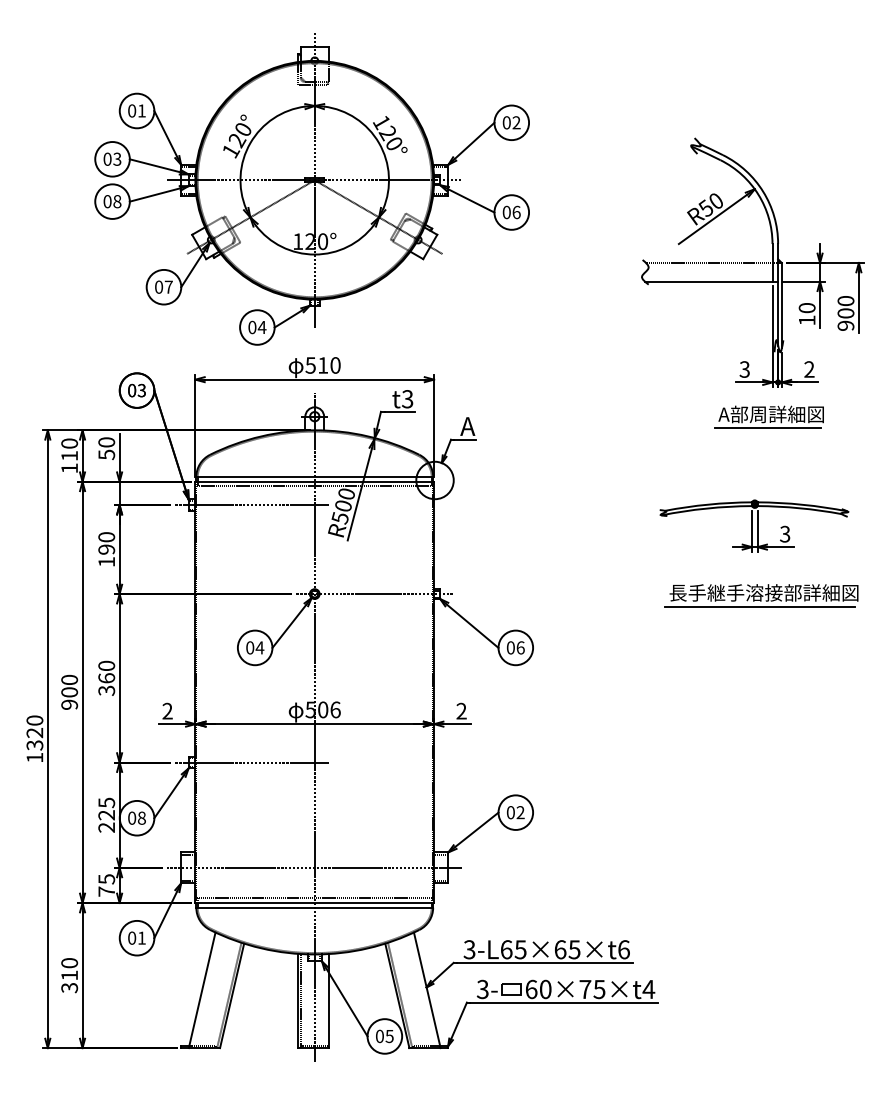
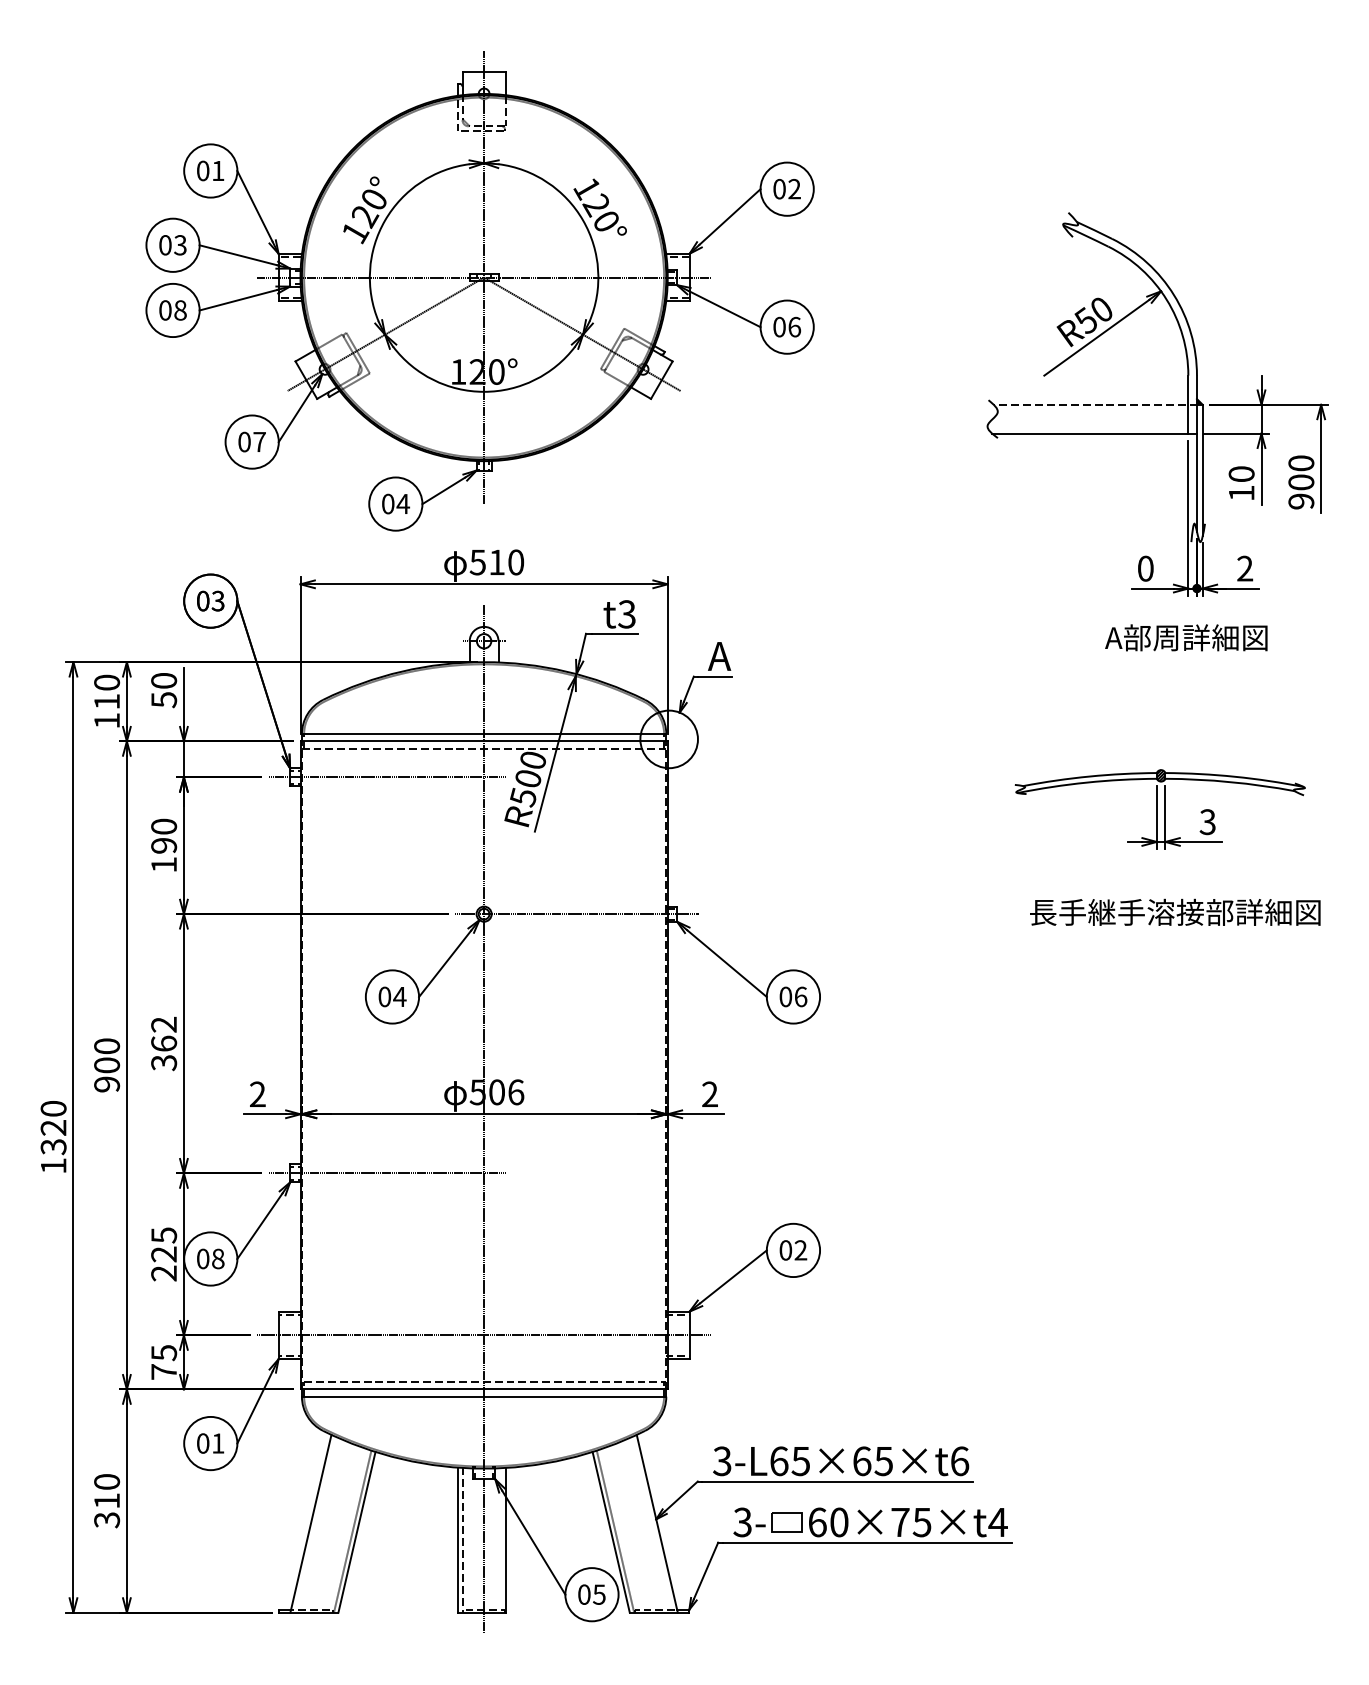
text: (744, 369) -> (1145, 568), 3 -> 0
line: (767, 428) -> (1180, 659), removed
line: (759, 606) -> (1168, 933), removed
text: (106, 665) -> (163, 1024), 360 -> 362

